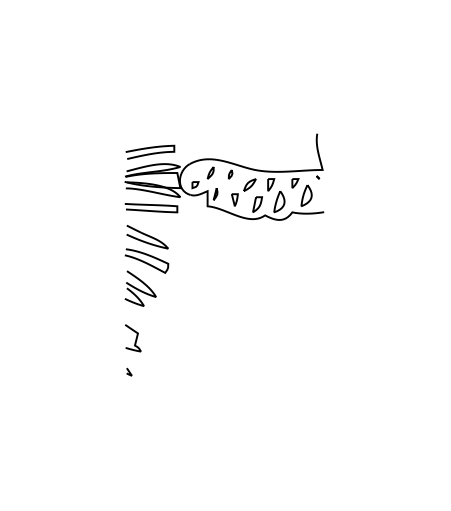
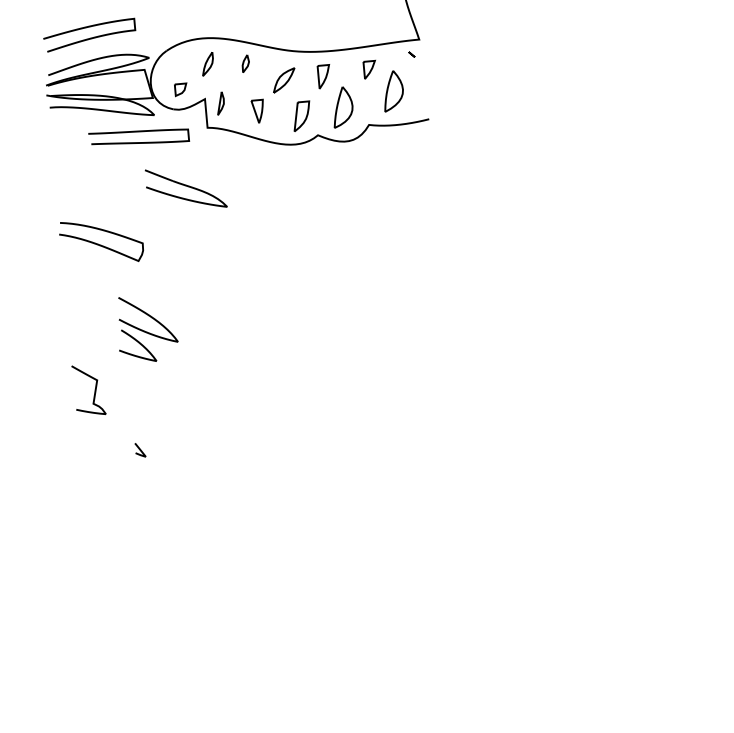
curve: (151, 210) -> (139, 141), moved
part: (147, 237) -> (186, 189), moved
part: (140, 288) -> (146, 328), moved
curve: (129, 372) -> (140, 451), moved

